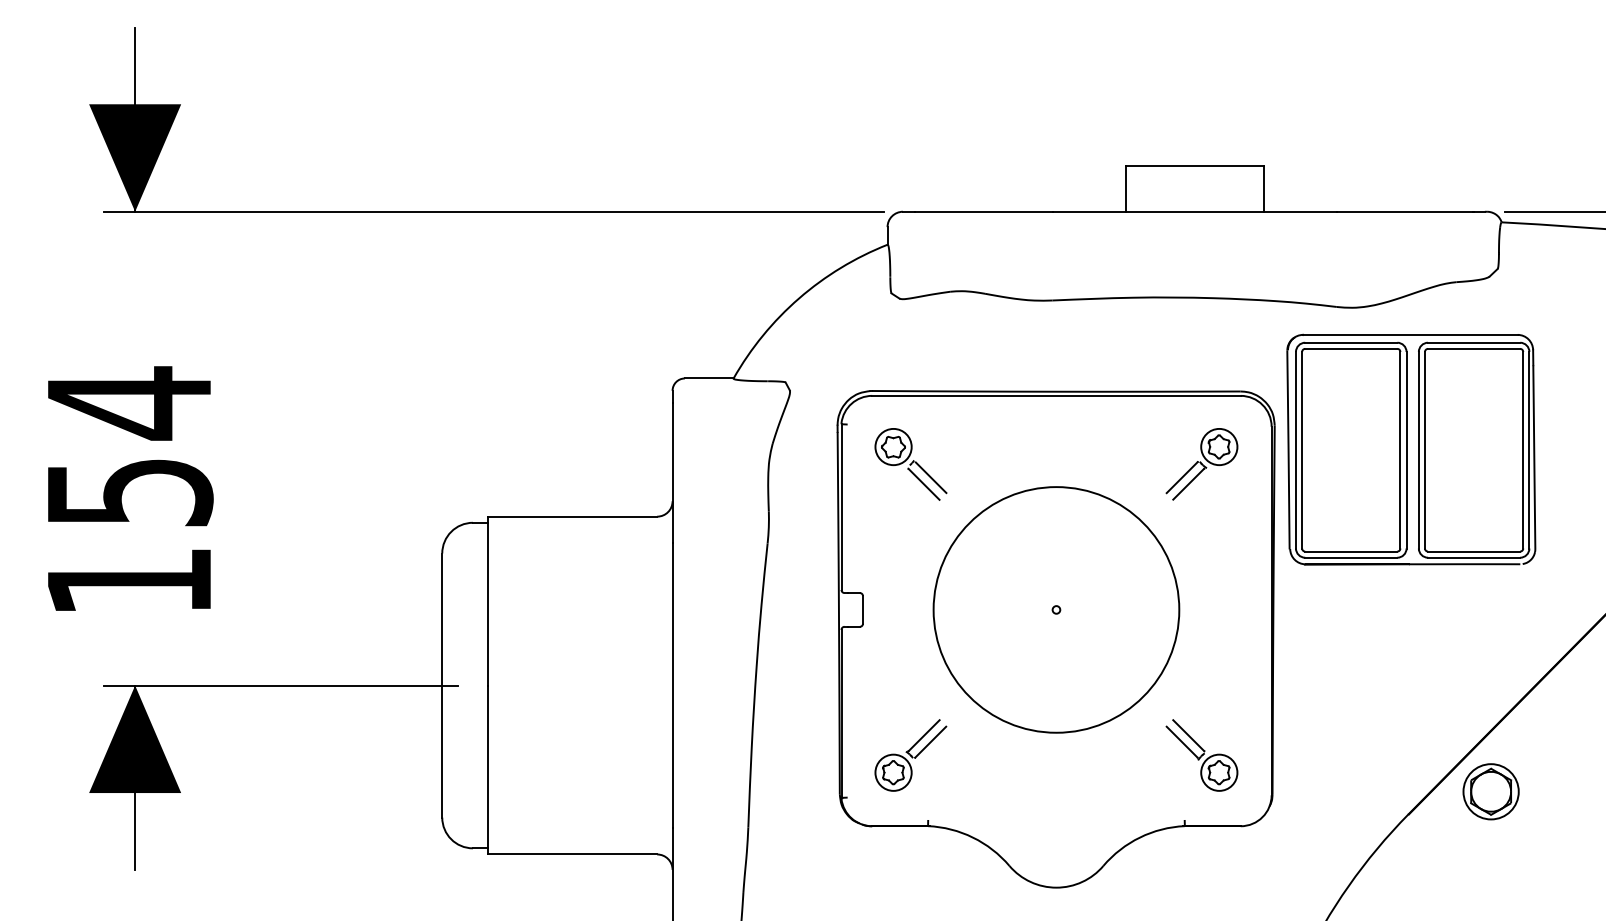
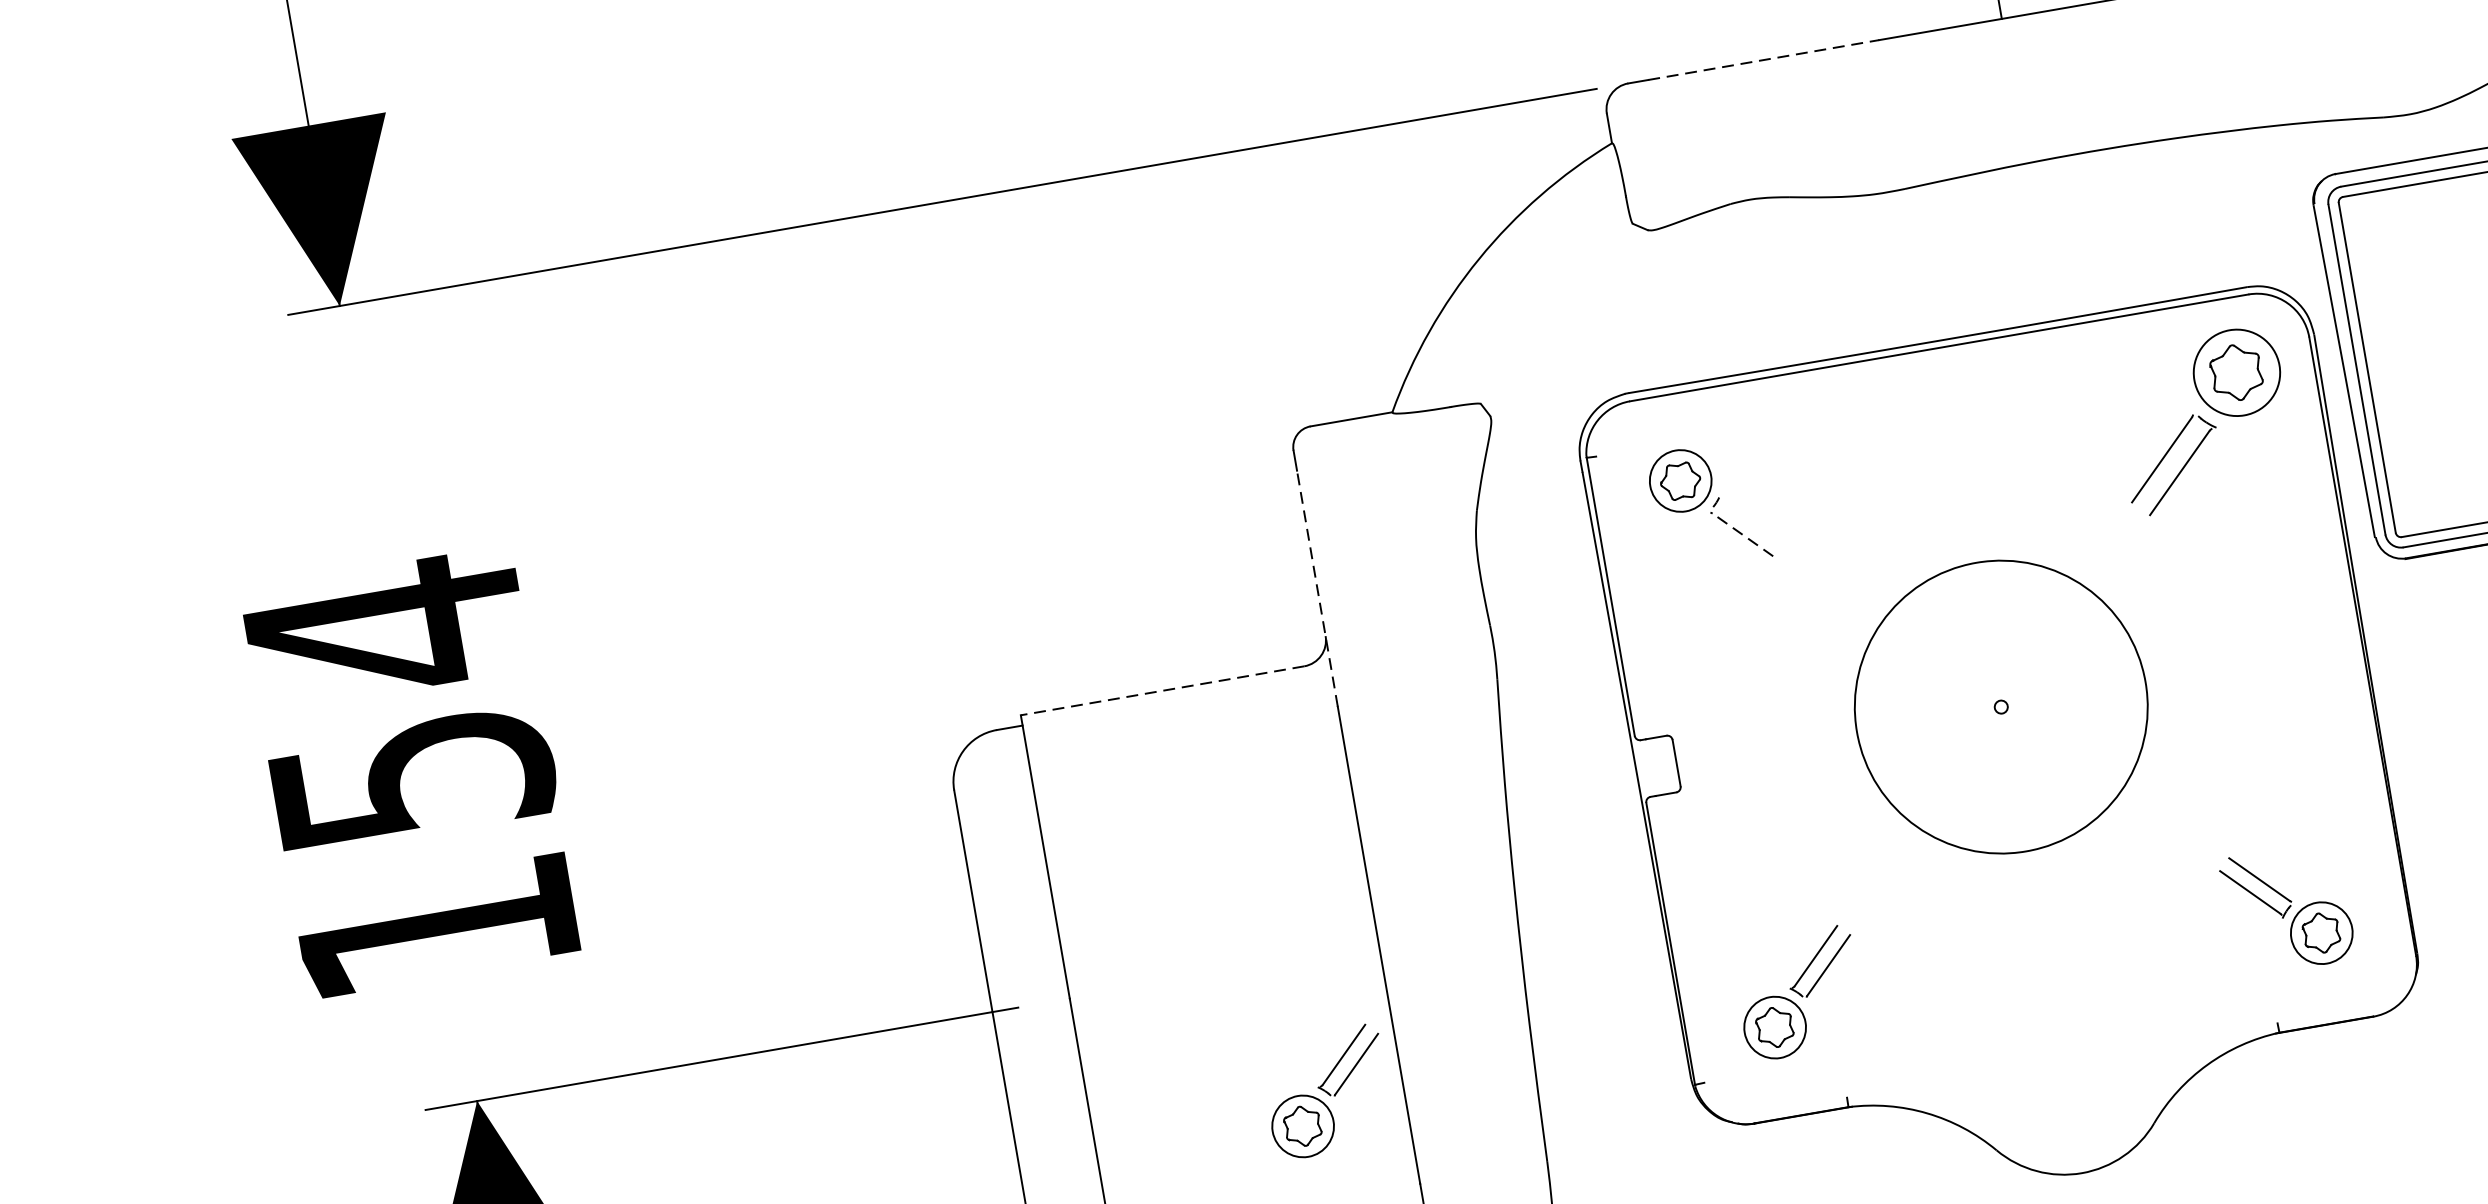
line: (983, 211) -> (1763, 59), solid -> dashed
part: (1201, 464) -> (2202, 421), size x1.4
line: (672, 472) -> (1317, 587), solid -> dashed
line: (930, 477) -> (1751, 521), removed
line: (924, 484) -> (1743, 534), solid -> dashed
line: (572, 516) -> (1162, 690), solid -> dashed
circle: (1056, 609) -> (2001, 706), size x0.7
part: (627, 765) -> (1326, 1092), added

